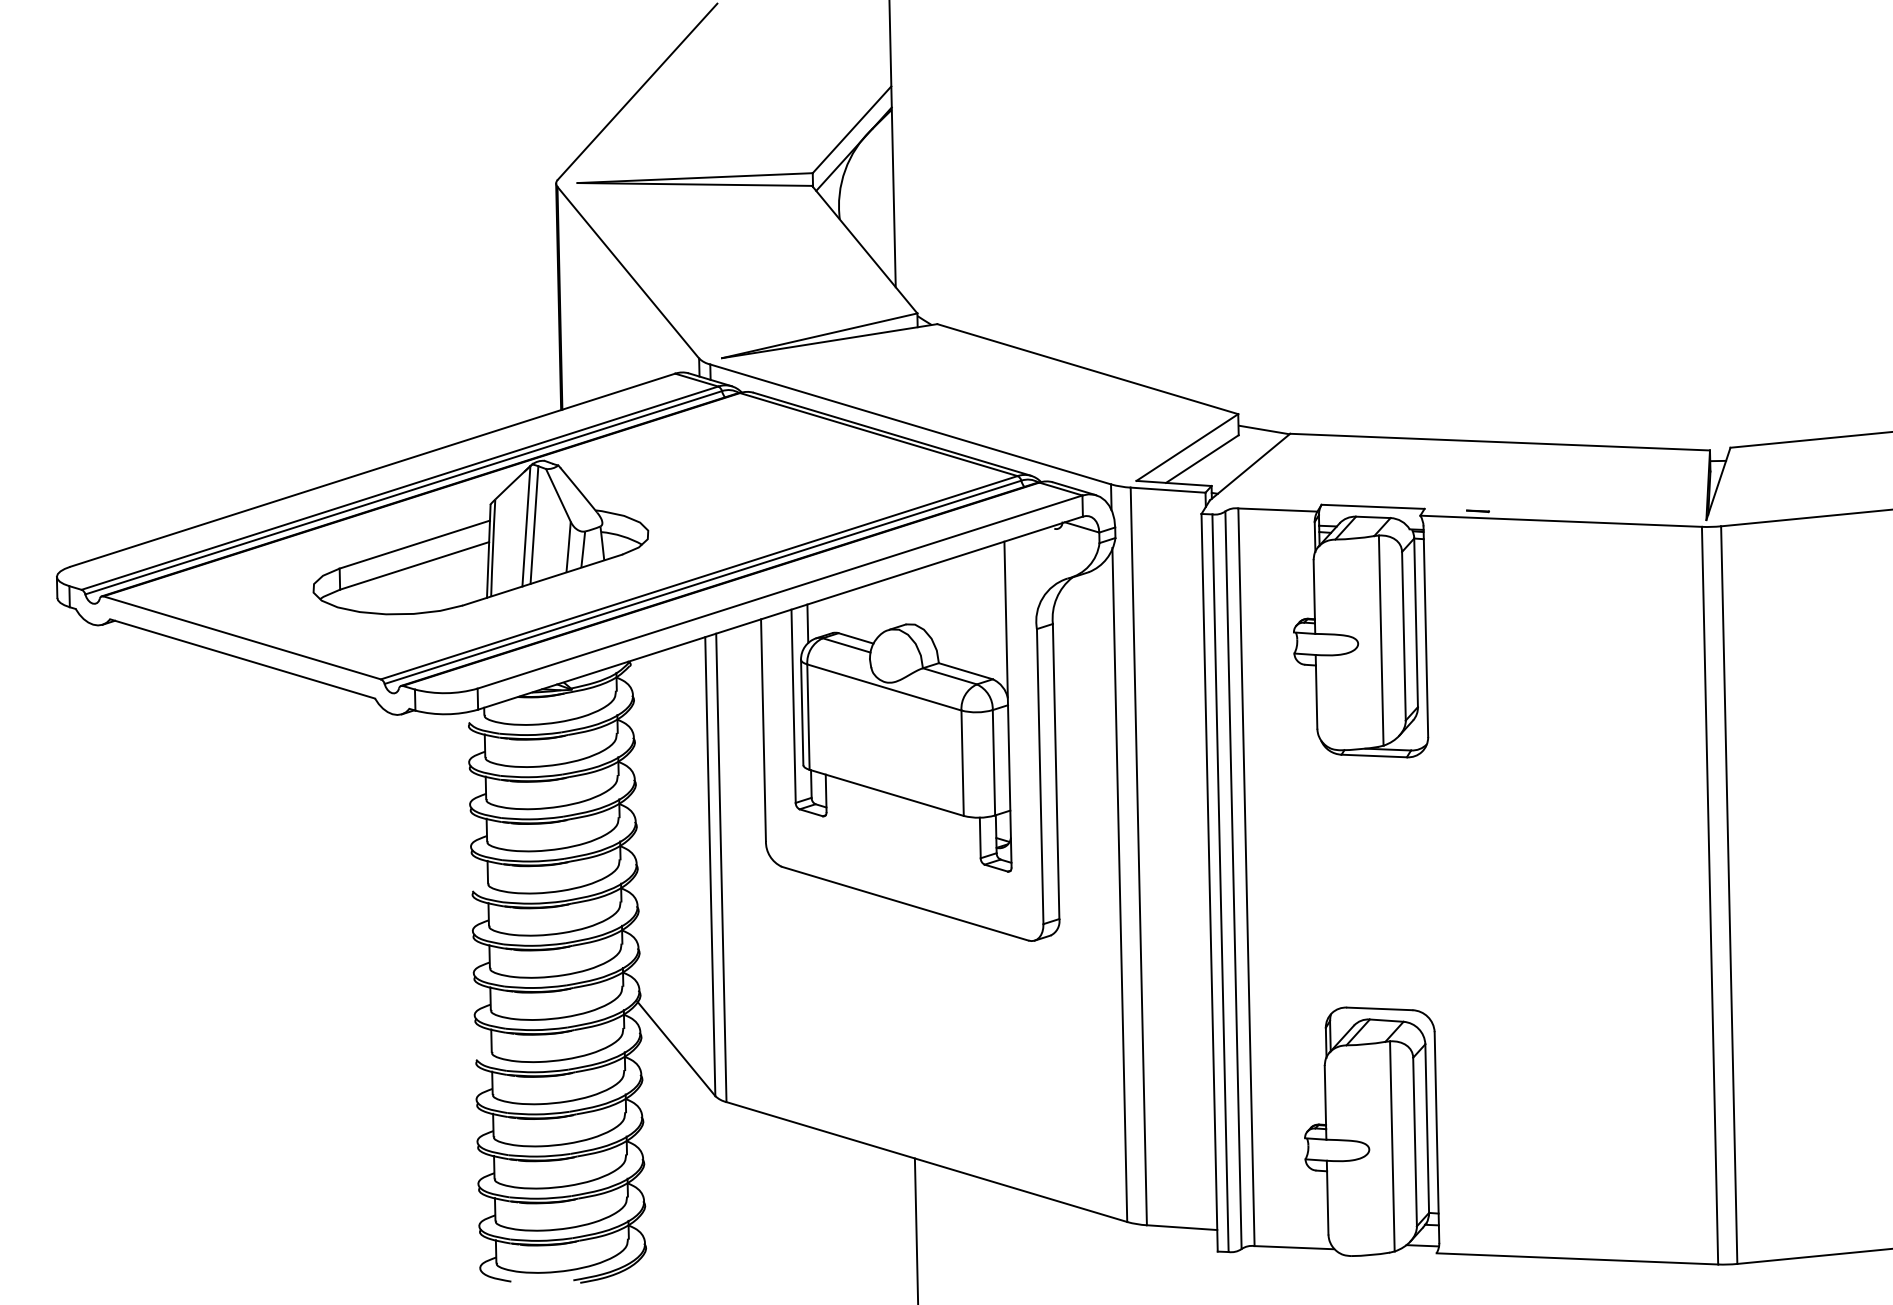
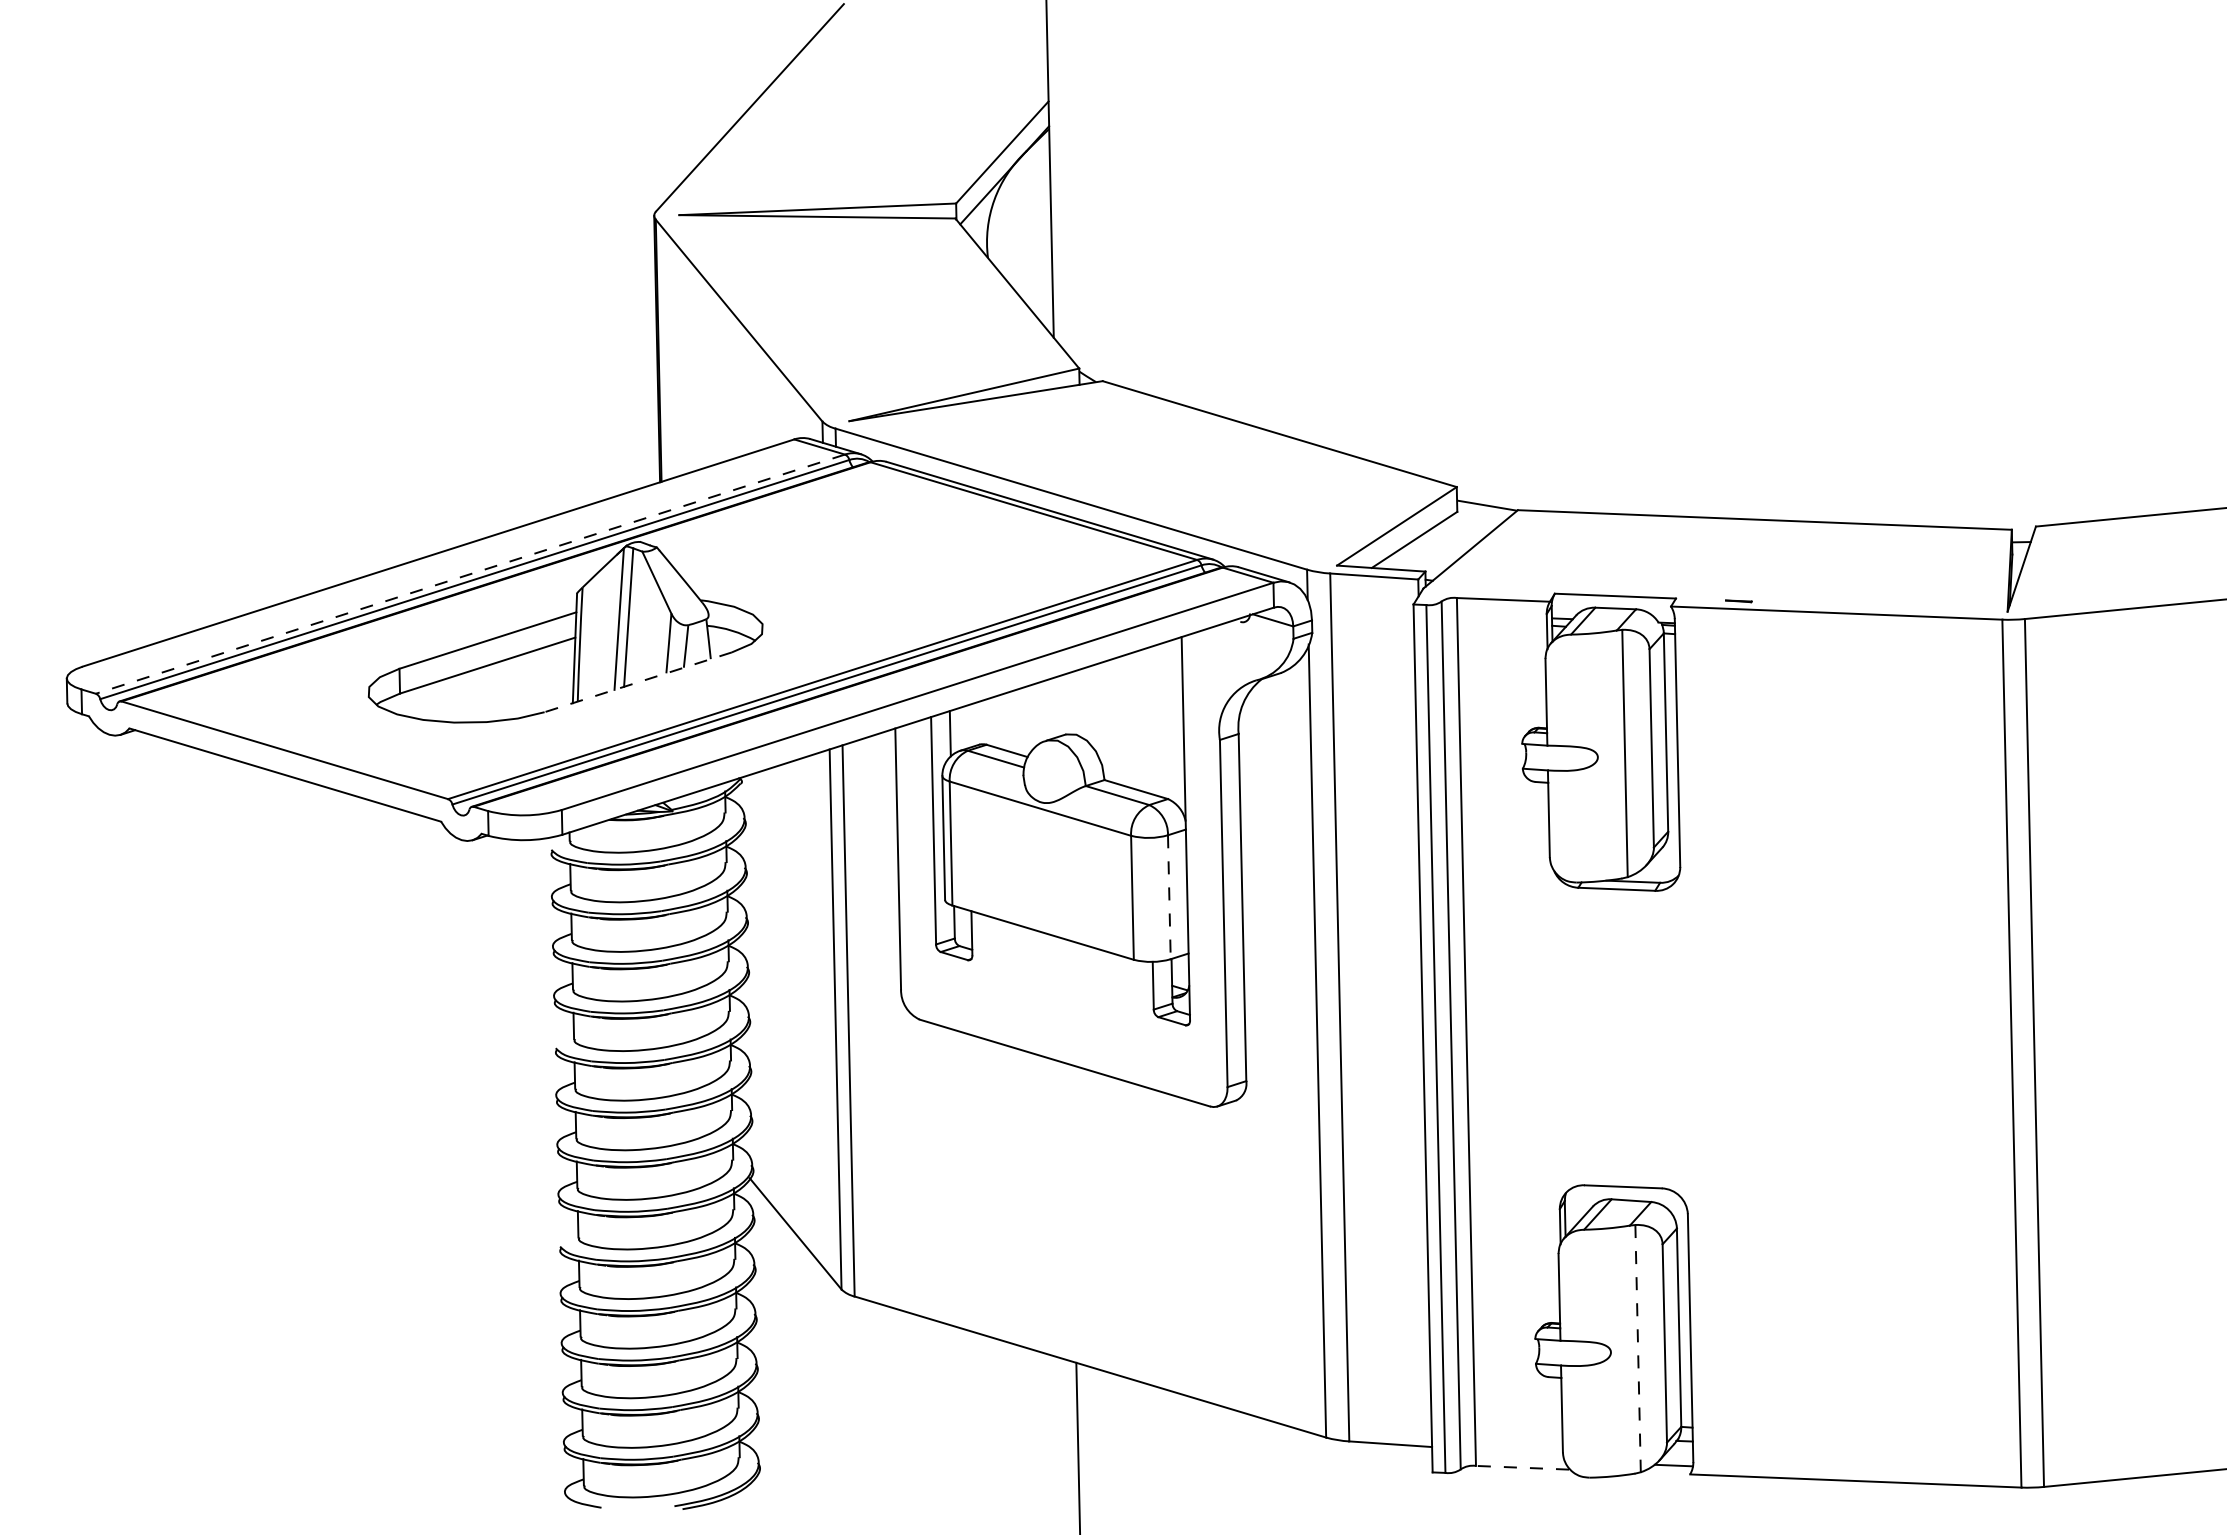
line: (399, 488) -> (469, 574), solid -> dashed
line: (541, 580) -> (637, 682), solid -> dashed
line: (994, 762) -> (1169, 897), solid -> dashed
line: (1392, 1146) -> (1638, 1348), solid -> dashed
line: (1294, 1247) -> (1522, 1467), solid -> dashed

